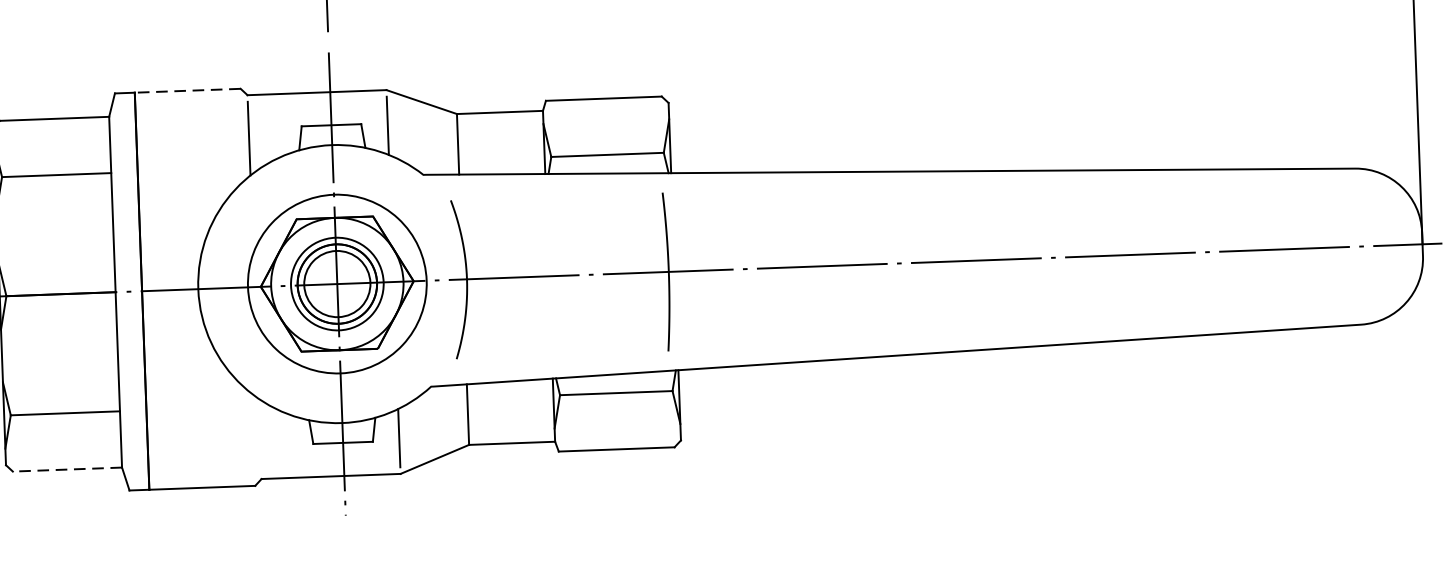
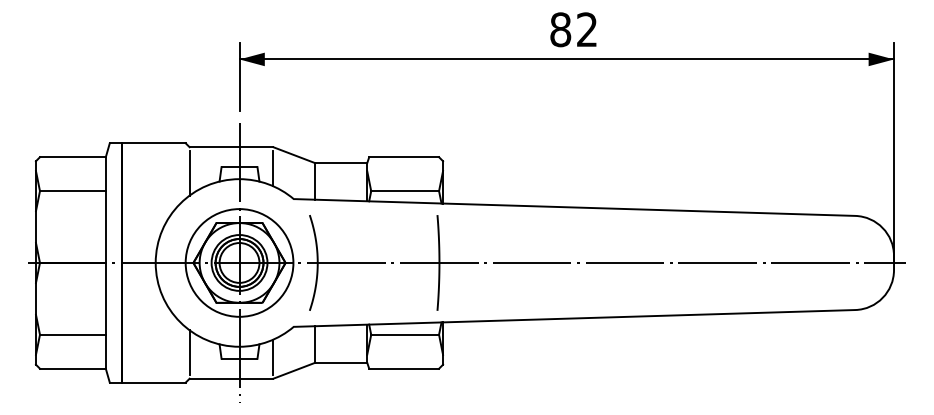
line: (187, 91) -> (153, 143), dashed -> solid
line: (259, 435) -> (189, 352), added
line: (66, 469) -> (72, 368), dashed -> solid

